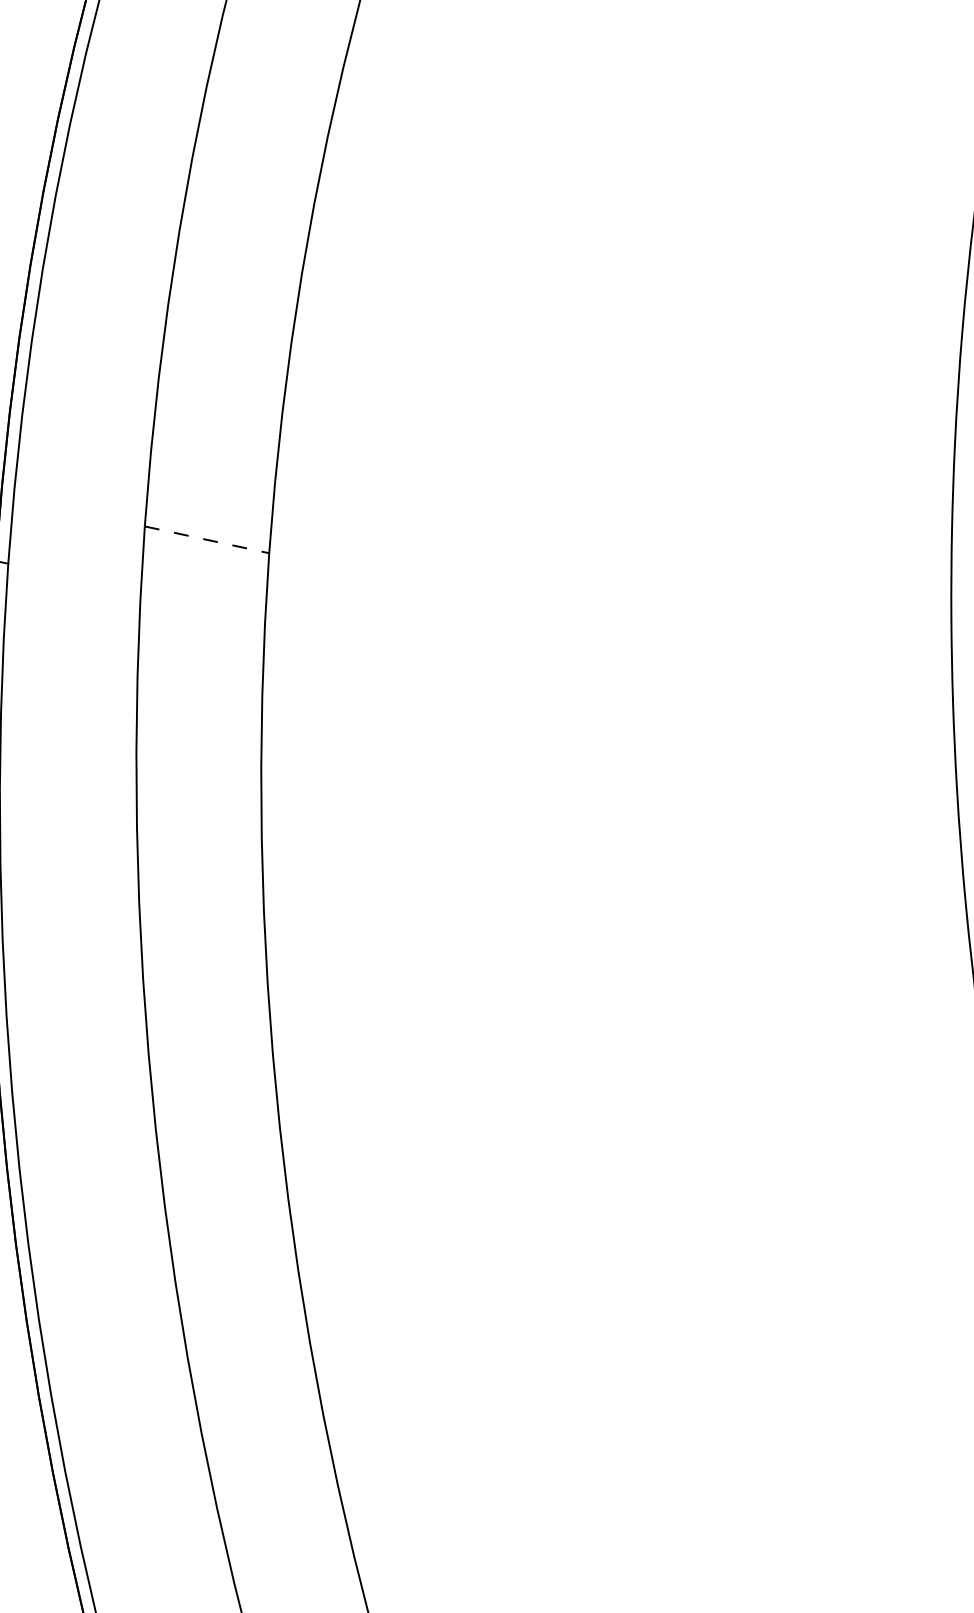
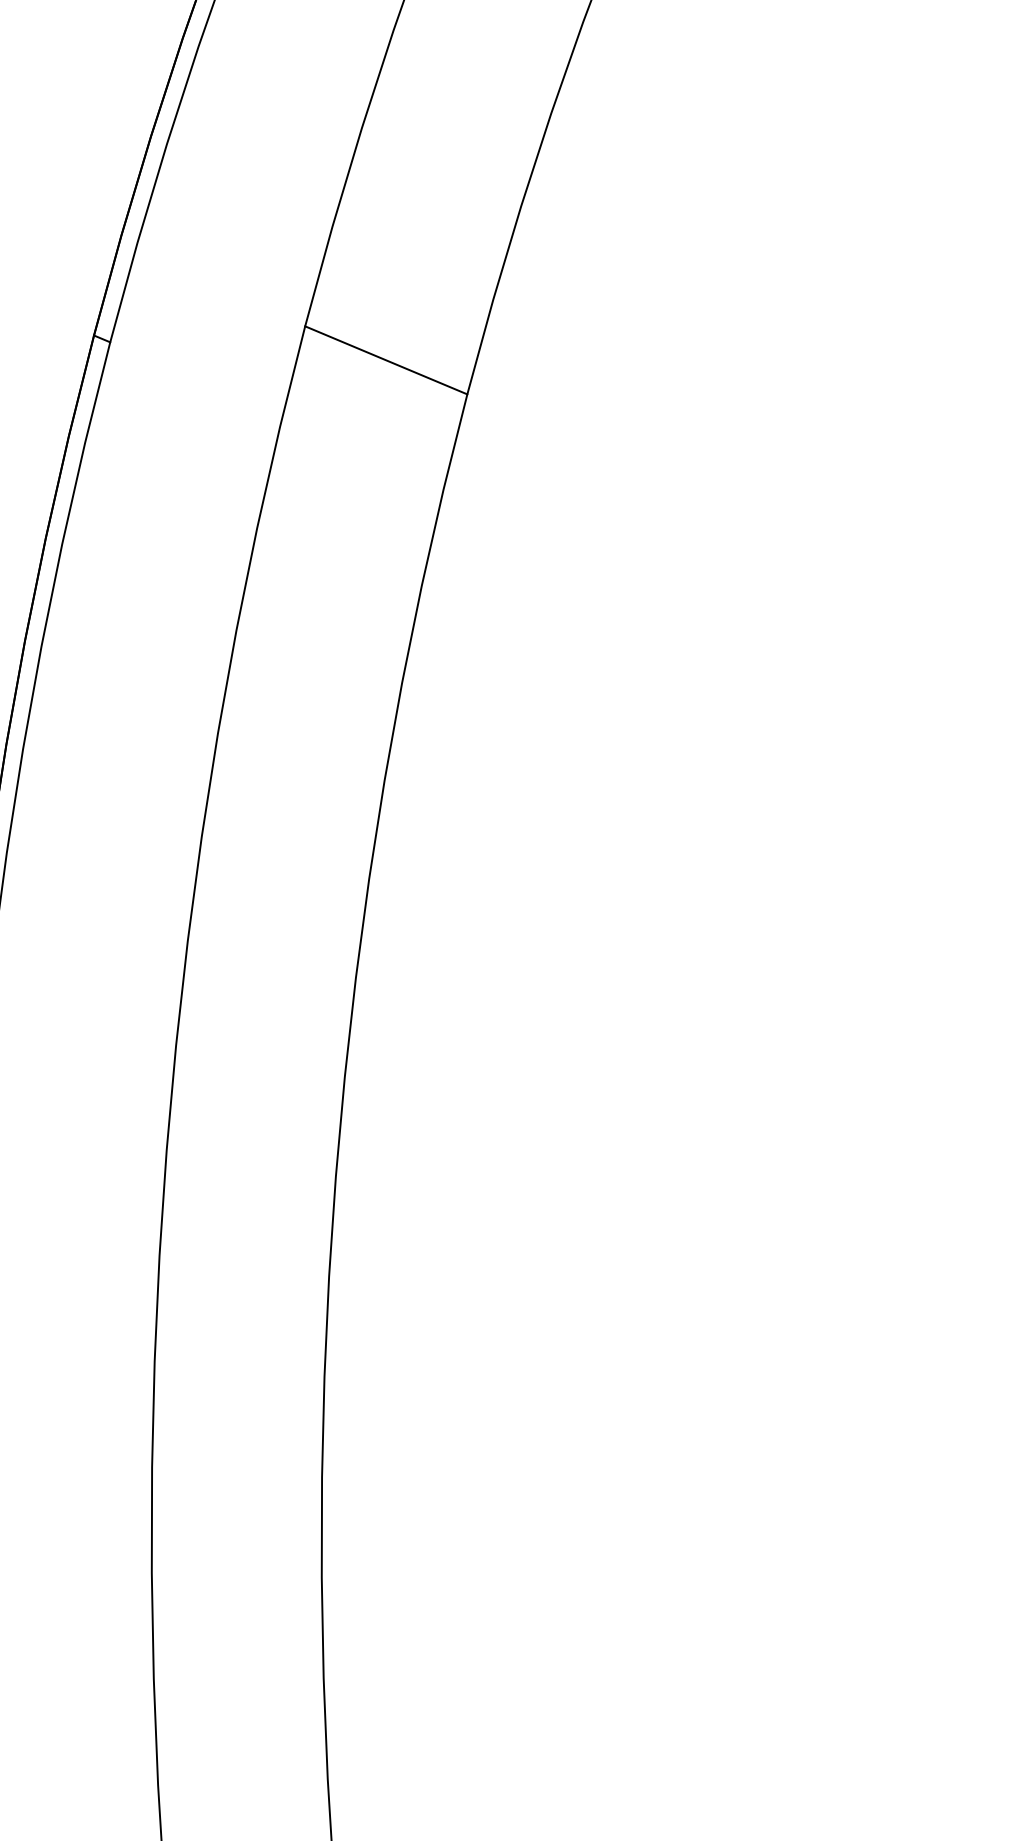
line: (207, 539) -> (386, 360), dashed -> solid

